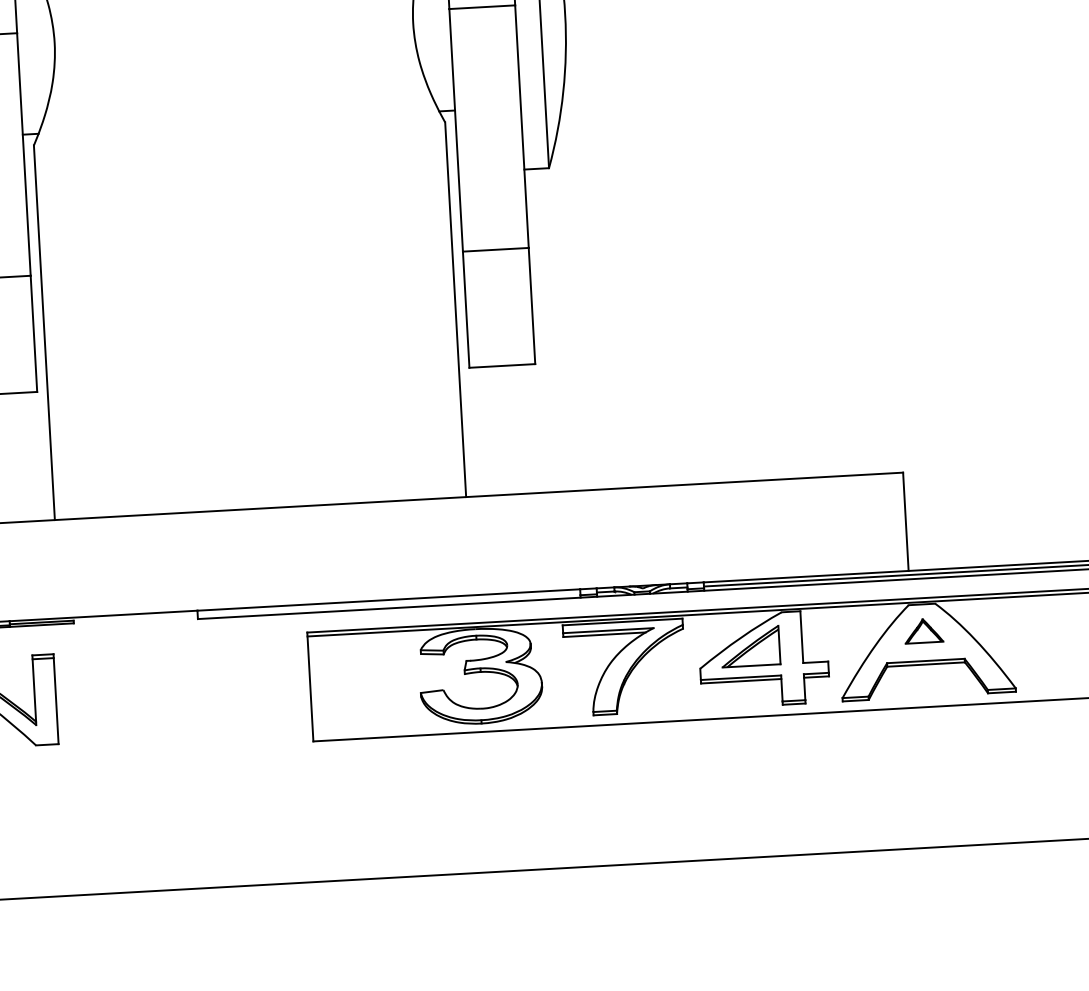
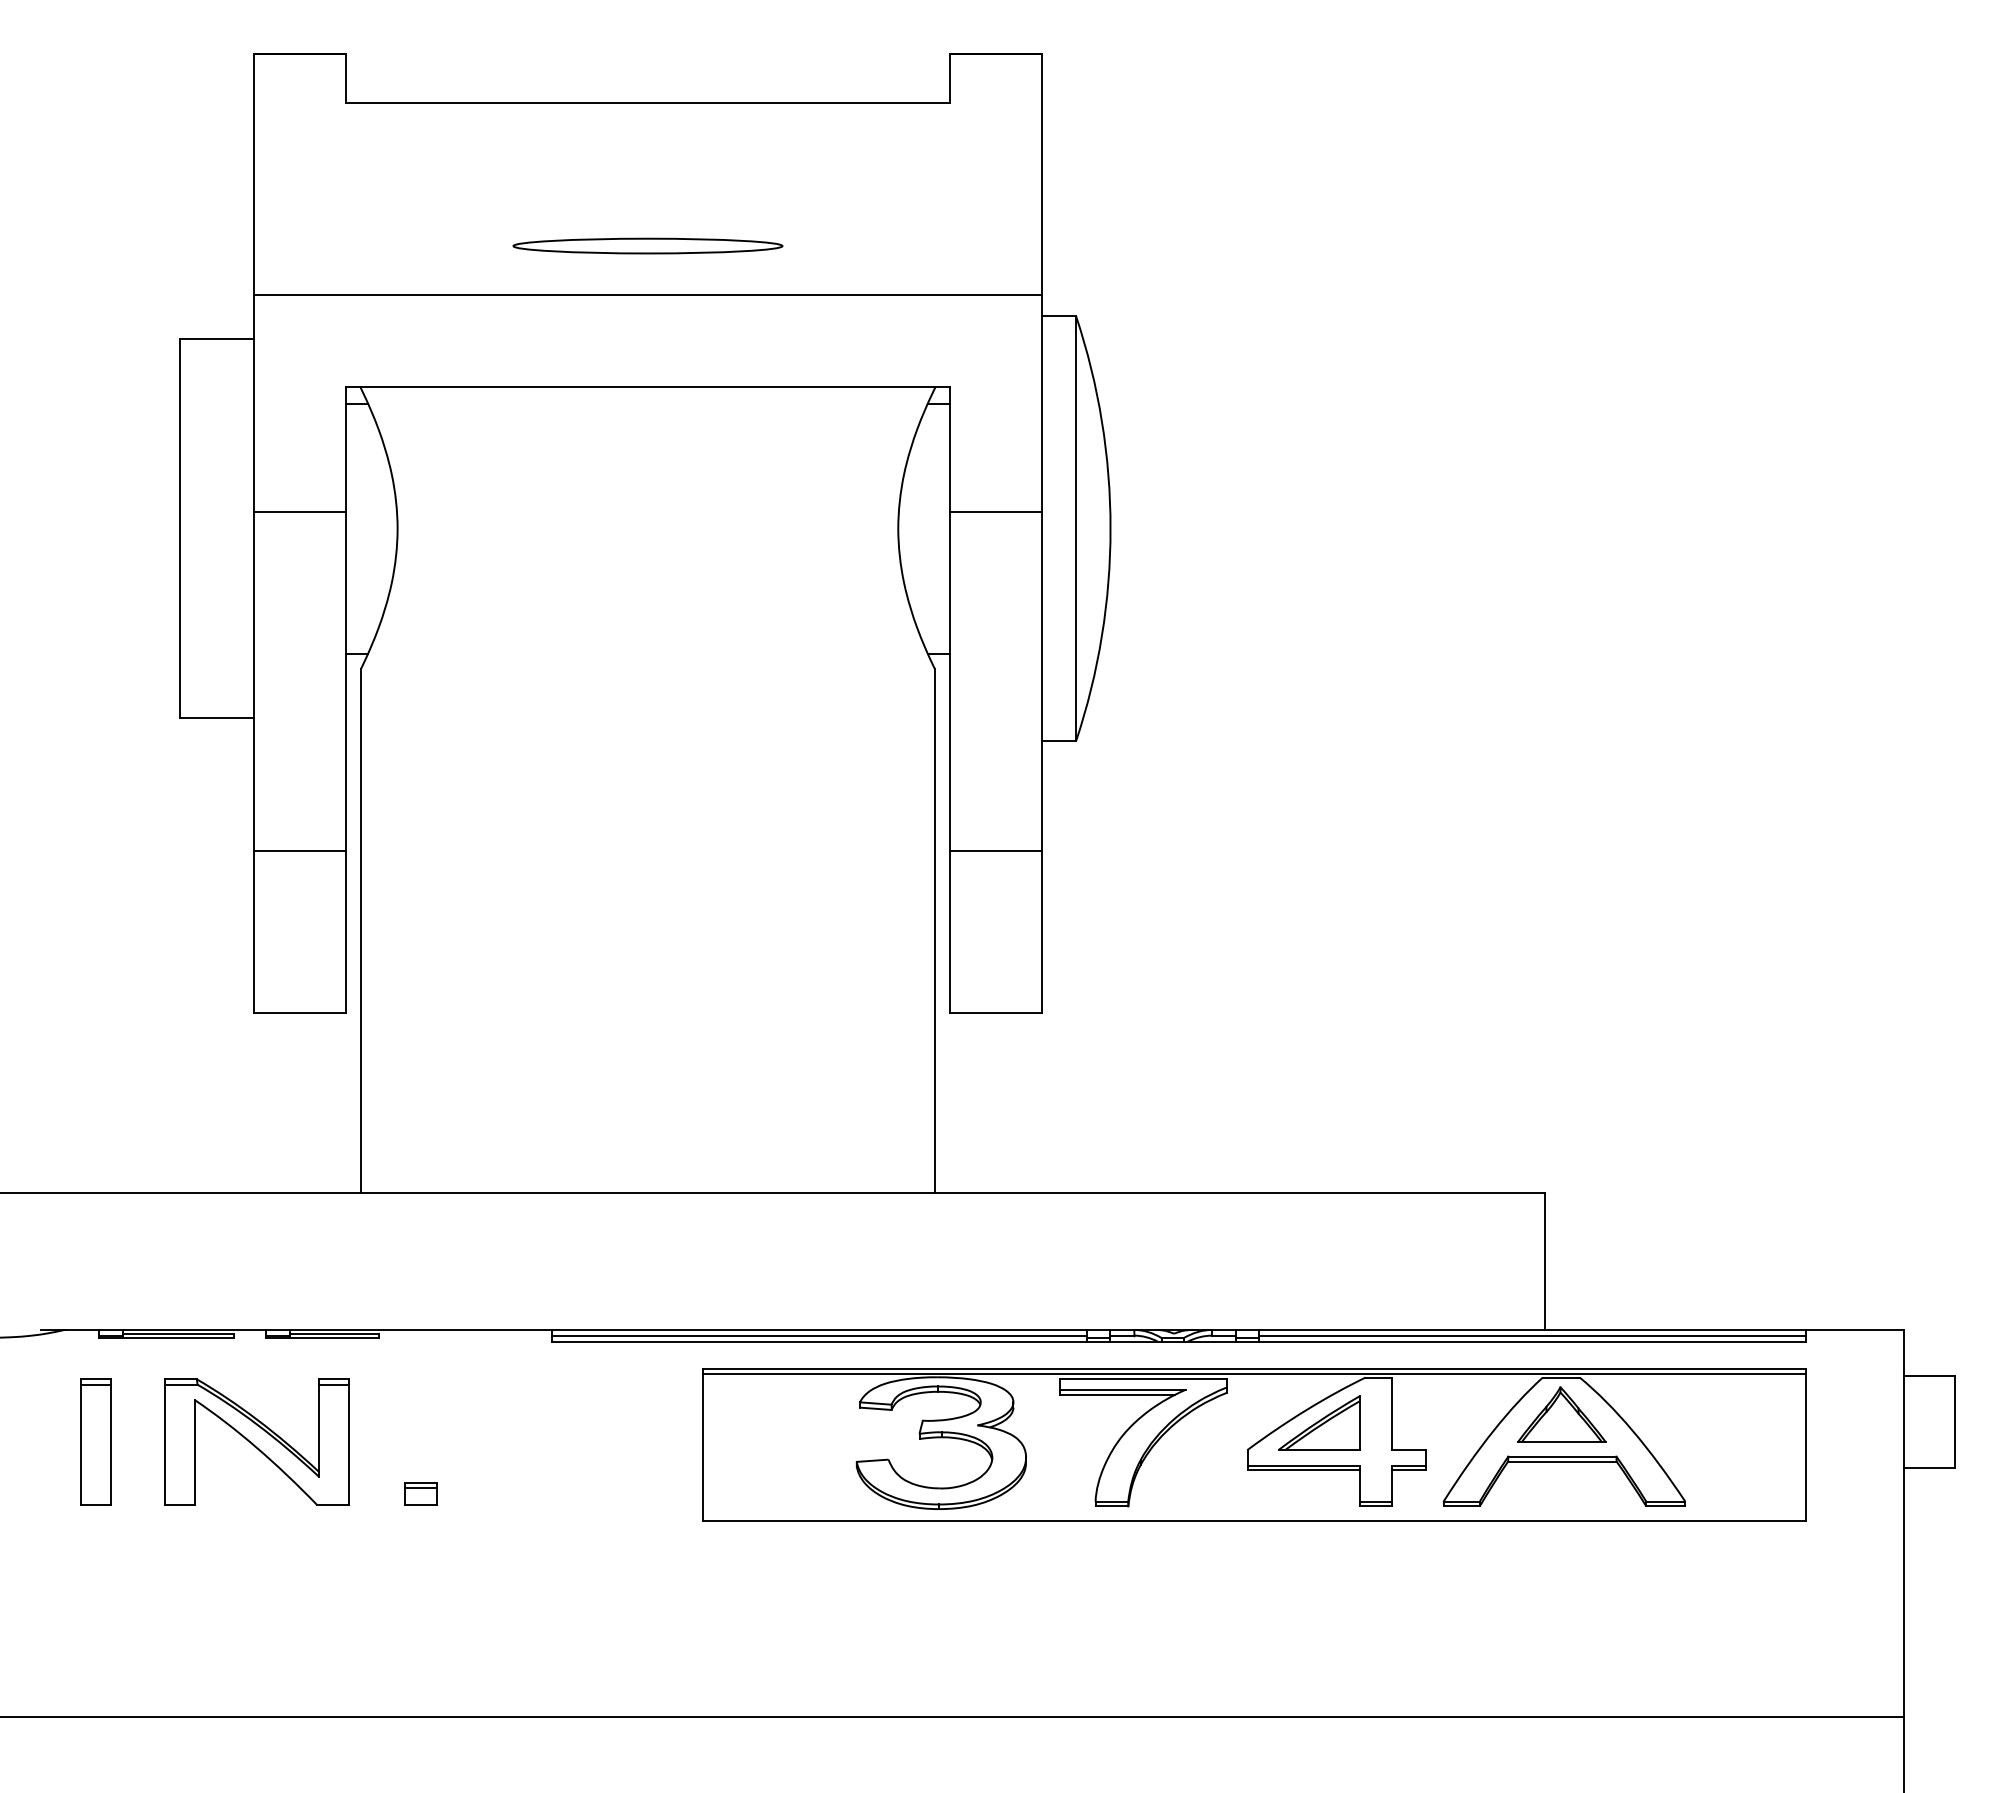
line: (389, 603) -> (819, 1335), added
part: (923, 630) -> (1561, 1414), size x1.67
part: (109, 733) -> (420, 1493), added

